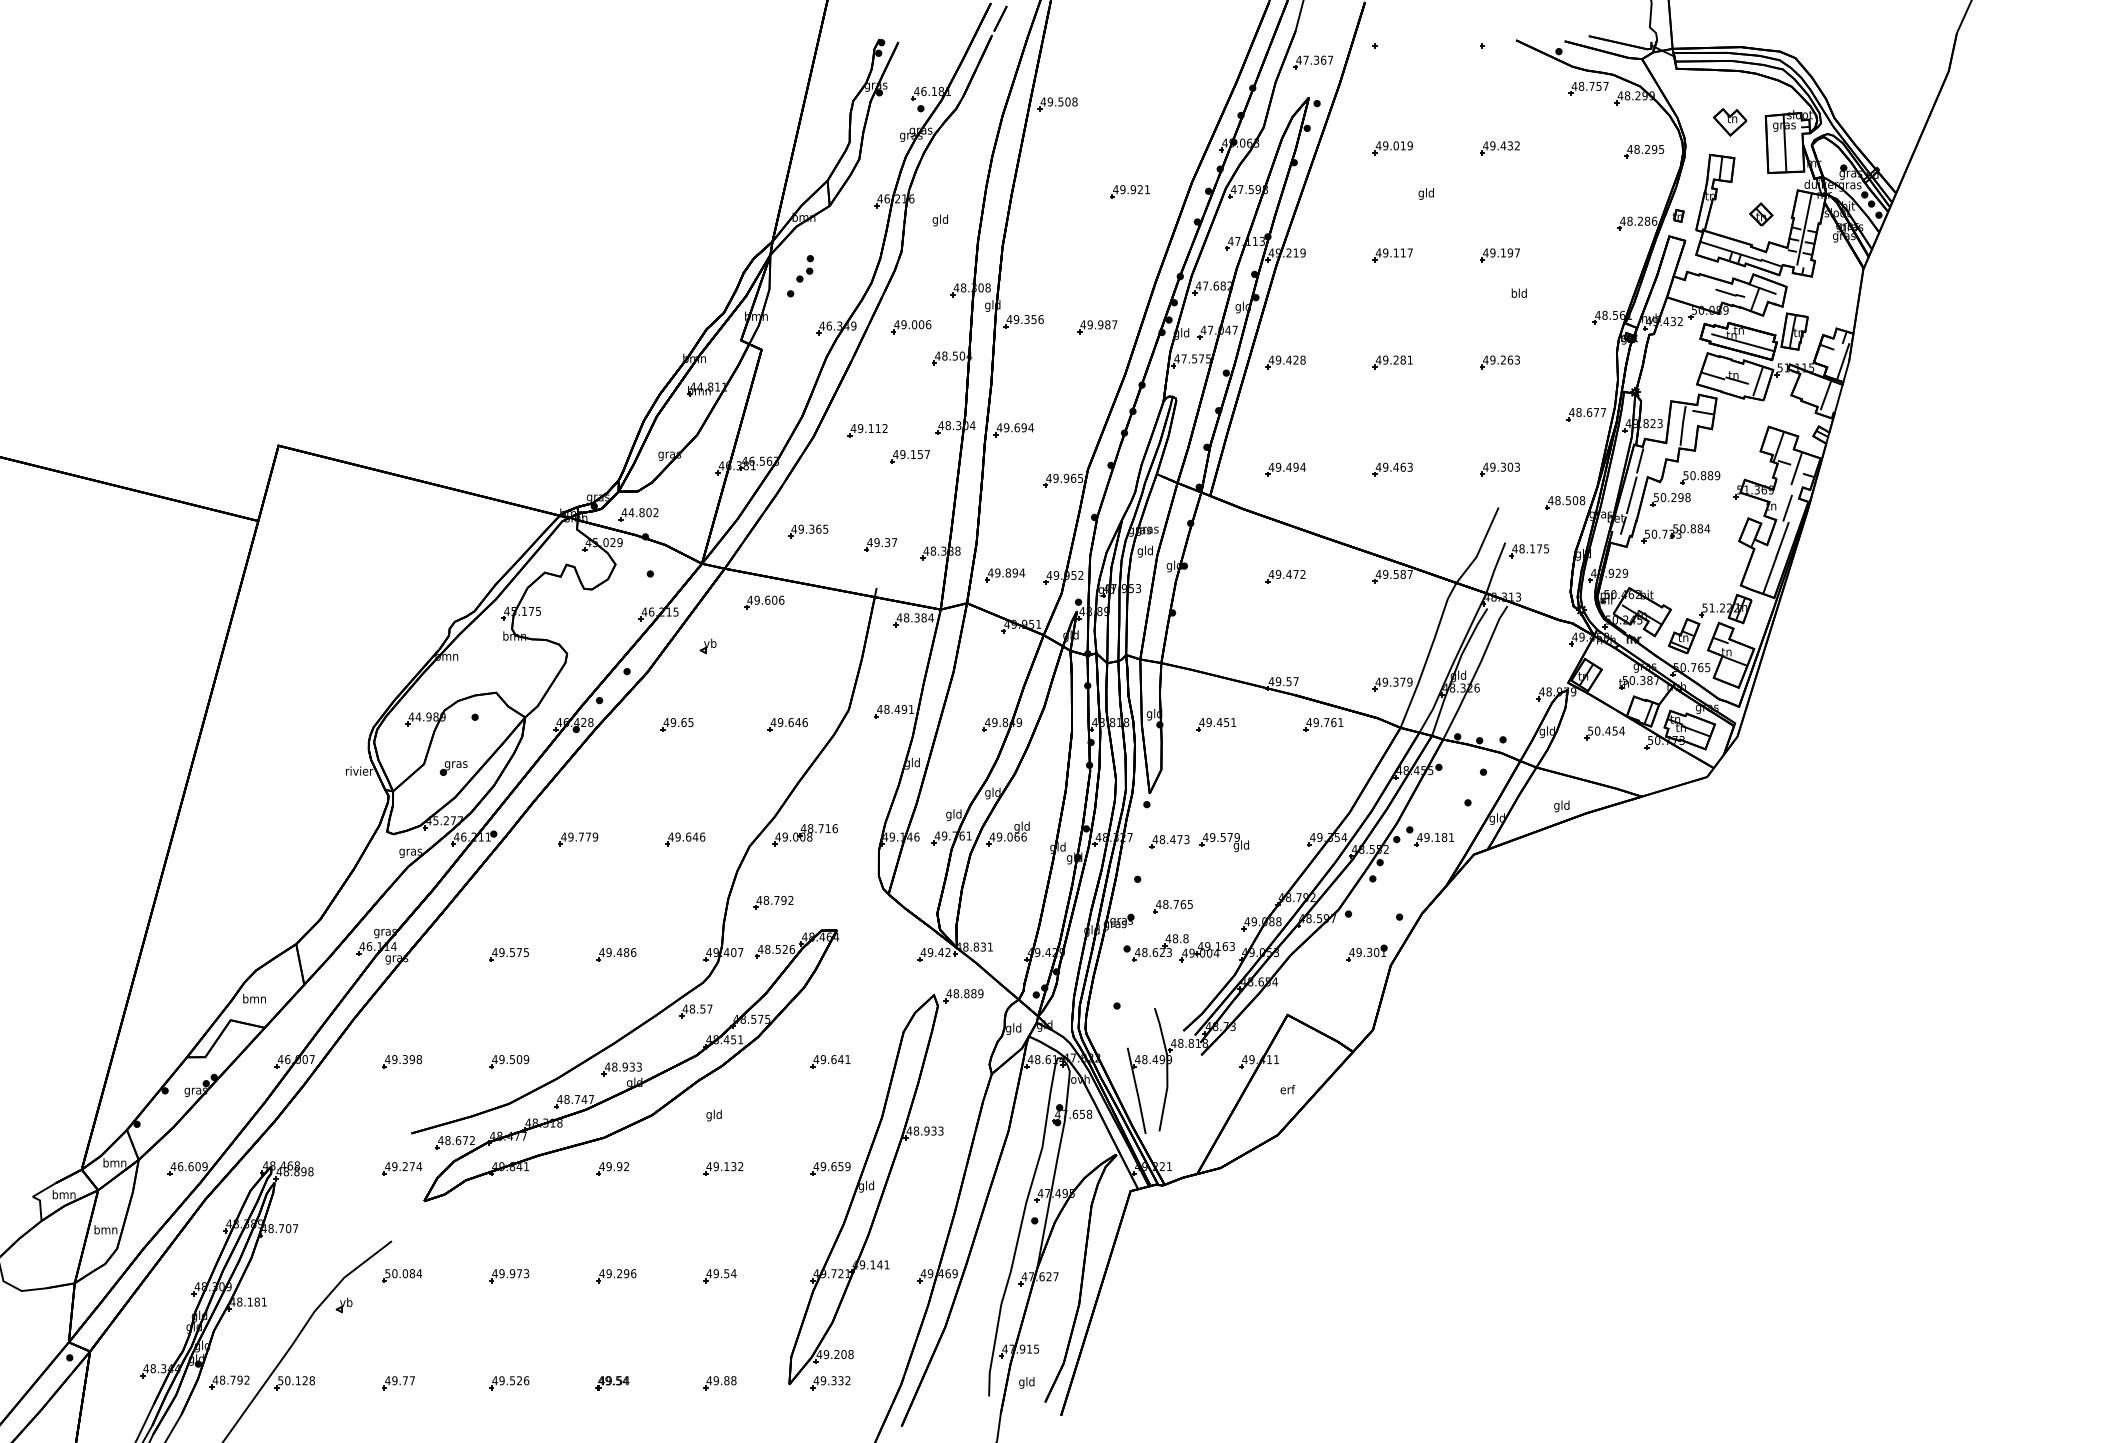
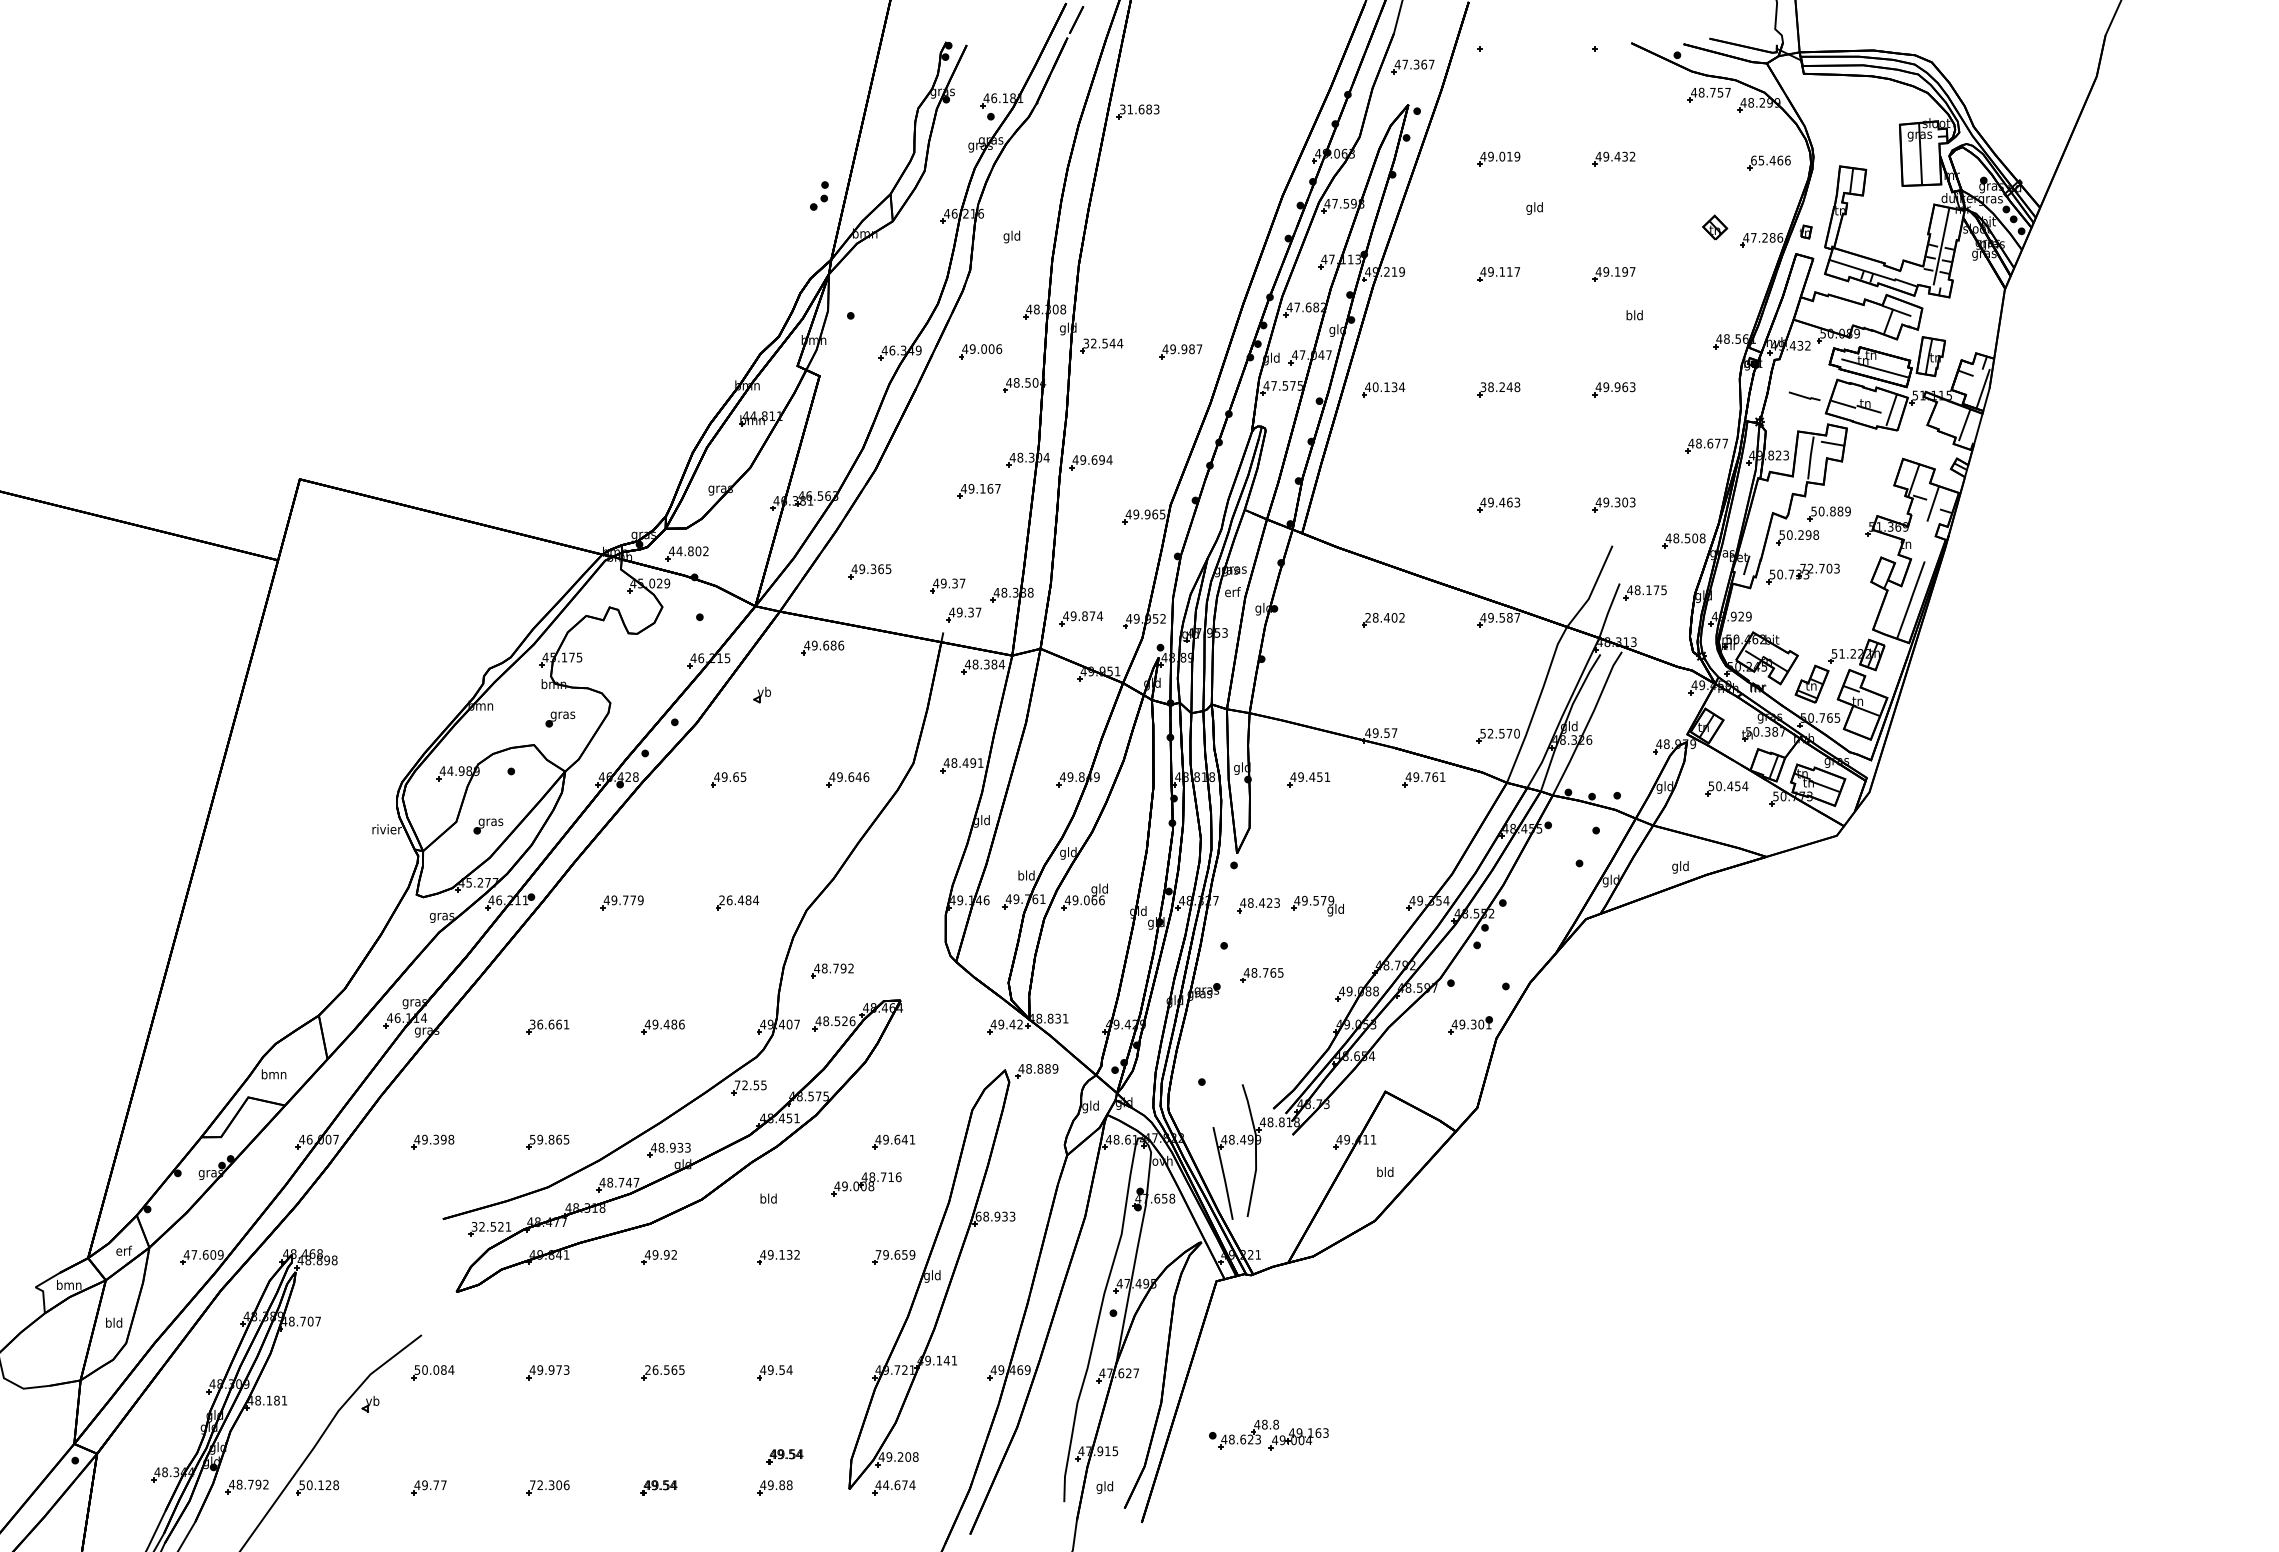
text: (1059, 101) -> (1139, 109), 49.508 -> 31.683
part: (1730, 122) -> (1861, 131), removed
text: (1645, 149) -> (1770, 160), 48.295 -> 65.466
part: (1129, 192) -> (1215, 206), removed
part: (1761, 214) -> (1715, 227), moved
text: (1629, 220) -> (1753, 237), 48.286 -> 47.286
part: (805, 268) -> (819, 195), moved
part: (1730, 292) -> (1804, 395), moved
text: (1025, 319) -> (1103, 343), 49.356 -> 32.544
text: (1290, 360) -> (1388, 387), 49.428 -> 40.134
text: (1394, 360) -> (1500, 387), 49.281 -> 38.248
text: (1503, 360) -> (1617, 387), 49.263 -> 49.963
part: (867, 431) -> (933, 463), removed
text: (920, 454) -> (990, 488), 49.157 -> 49.167
line: (1639, 460) -> (1764, 495), removed
part: (1285, 469) -> (1383, 504), removed
line: (1631, 495) -> (1755, 532), removed
line: (1786, 508) -> (1922, 546), removed
text: (1691, 528) -> (1820, 568), 50.884 -> 72.703
text: (1145, 551) -> (1232, 593), gld -> erf
part: (895, 571) -> (963, 614), added
text: (1015, 573) -> (1092, 616), 49.894 -> 49.874
text: (1283, 574) -> (1381, 617), 49.472 -> 28.402
text: (774, 600) -> (833, 645), 49.606 -> 49.686
part: (520, 668) -> (560, 719), added
text: (1393, 681) -> (1499, 733), 49.379 -> 52.570
text: (949, 814) -> (1021, 876), gld -> bld
part: (805, 835) -> (866, 1184), moved
part: (1429, 836) -> (1538, 899), removed
text: (687, 837) -> (739, 900), 49.646 -> 26.484
text: (1179, 839) -> (1269, 902), 48.473 -> 48.423
part: (1178, 947) -> (1268, 1434), moved
text: (510, 952) -> (549, 1024), 49.575 -> 36.661
text: (697, 1009) -> (750, 1085), 48.57 -> 72.55
text: (510, 1059) -> (549, 1139), 49.509 -> 59.865
text: (1287, 1090) -> (1385, 1172), erf -> bld
text: (709, 1115) -> (763, 1199), gld -> bld
text: (909, 1130) -> (978, 1216), 48.933 -> 68.933
text: (455, 1140) -> (490, 1226), 48.672 -> 32.521
text: (114, 1162) -> (123, 1250), bmn -> erf
text: (180, 1166) -> (194, 1254), 46.609 -> 47.609
text: (816, 1166) -> (878, 1254), 49.659 -> 79.659
part: (401, 1169) -> (432, 1257), removed
text: (106, 1229) -> (114, 1322), bmn -> bld
text: (617, 1273) -> (664, 1369), 49.296 -> 26.565
part: (729, 1354) -> (784, 1456), added
text: (506, 1380) -> (545, 1485), 49.526 -> 72.306
text: (835, 1380) -> (899, 1485), 49.332 -> 44.674

